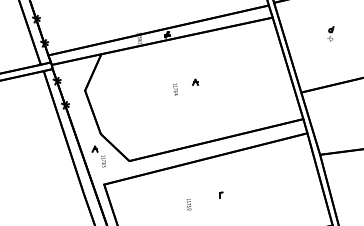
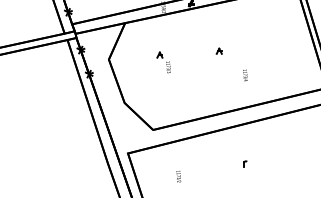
text: (175, 89) -> (245, 75), moved
part: (98, 156) -> (163, 62), moved
text: (188, 204) -> (178, 176), moved

